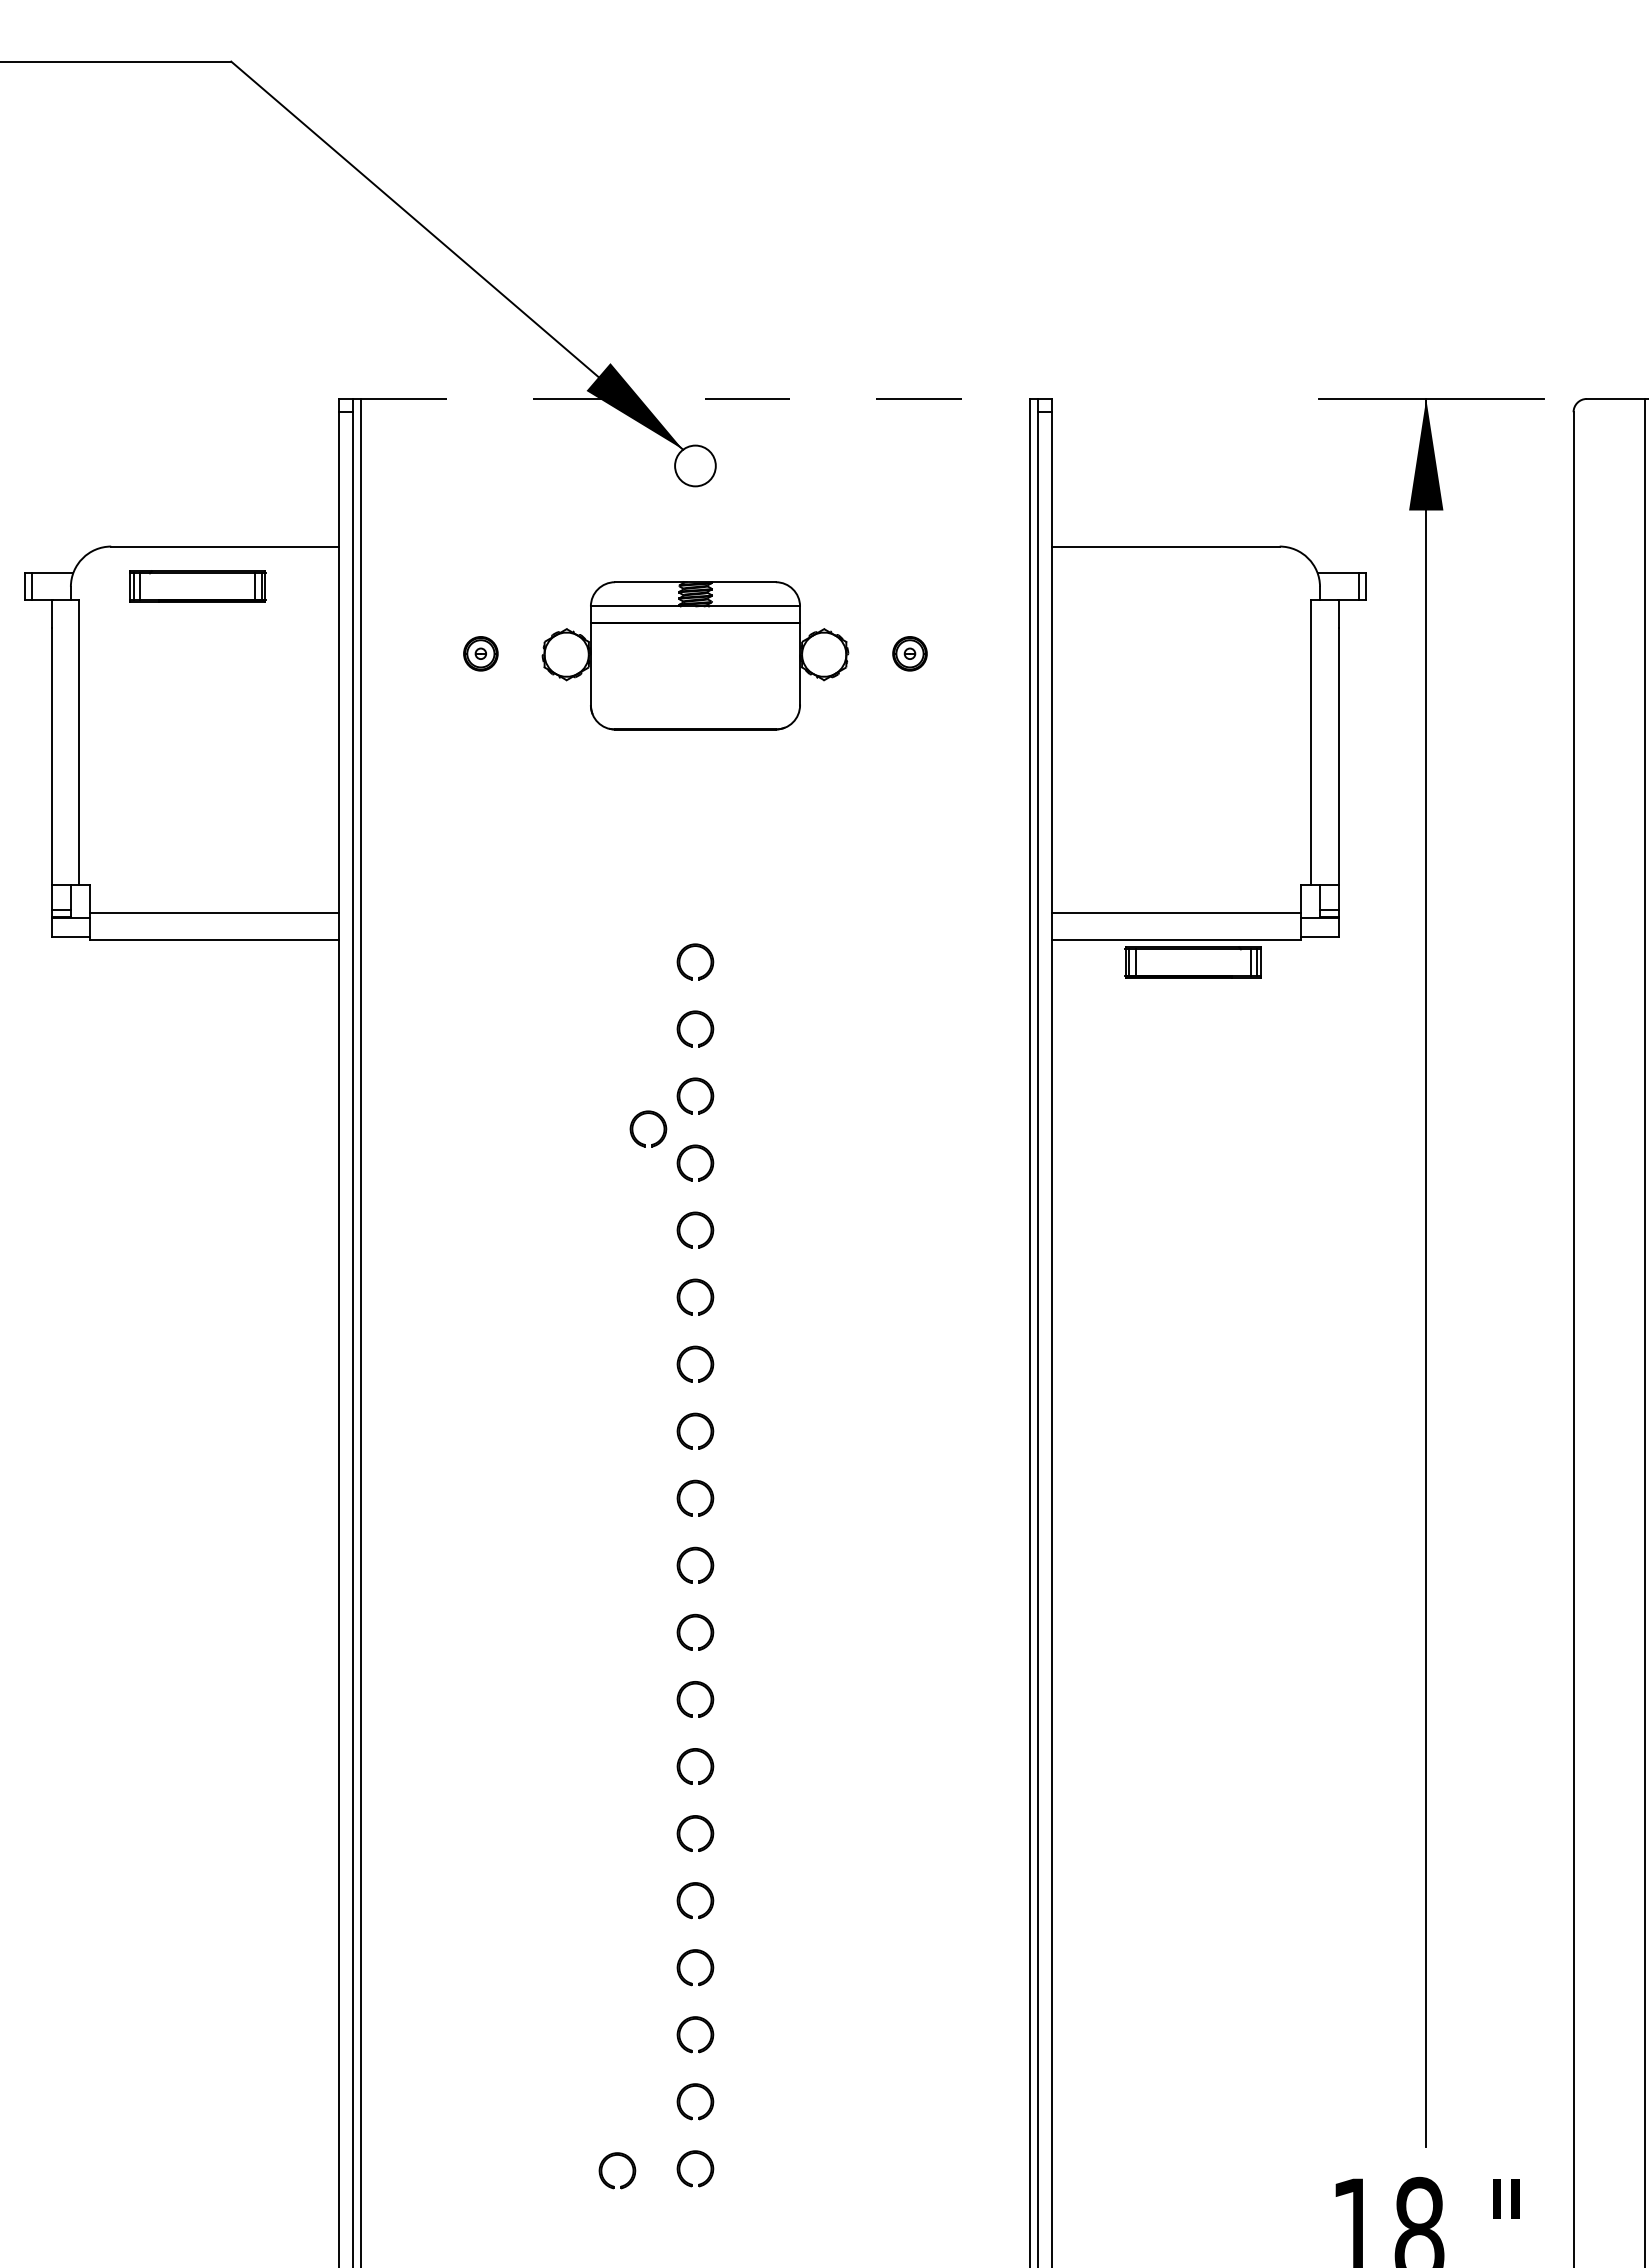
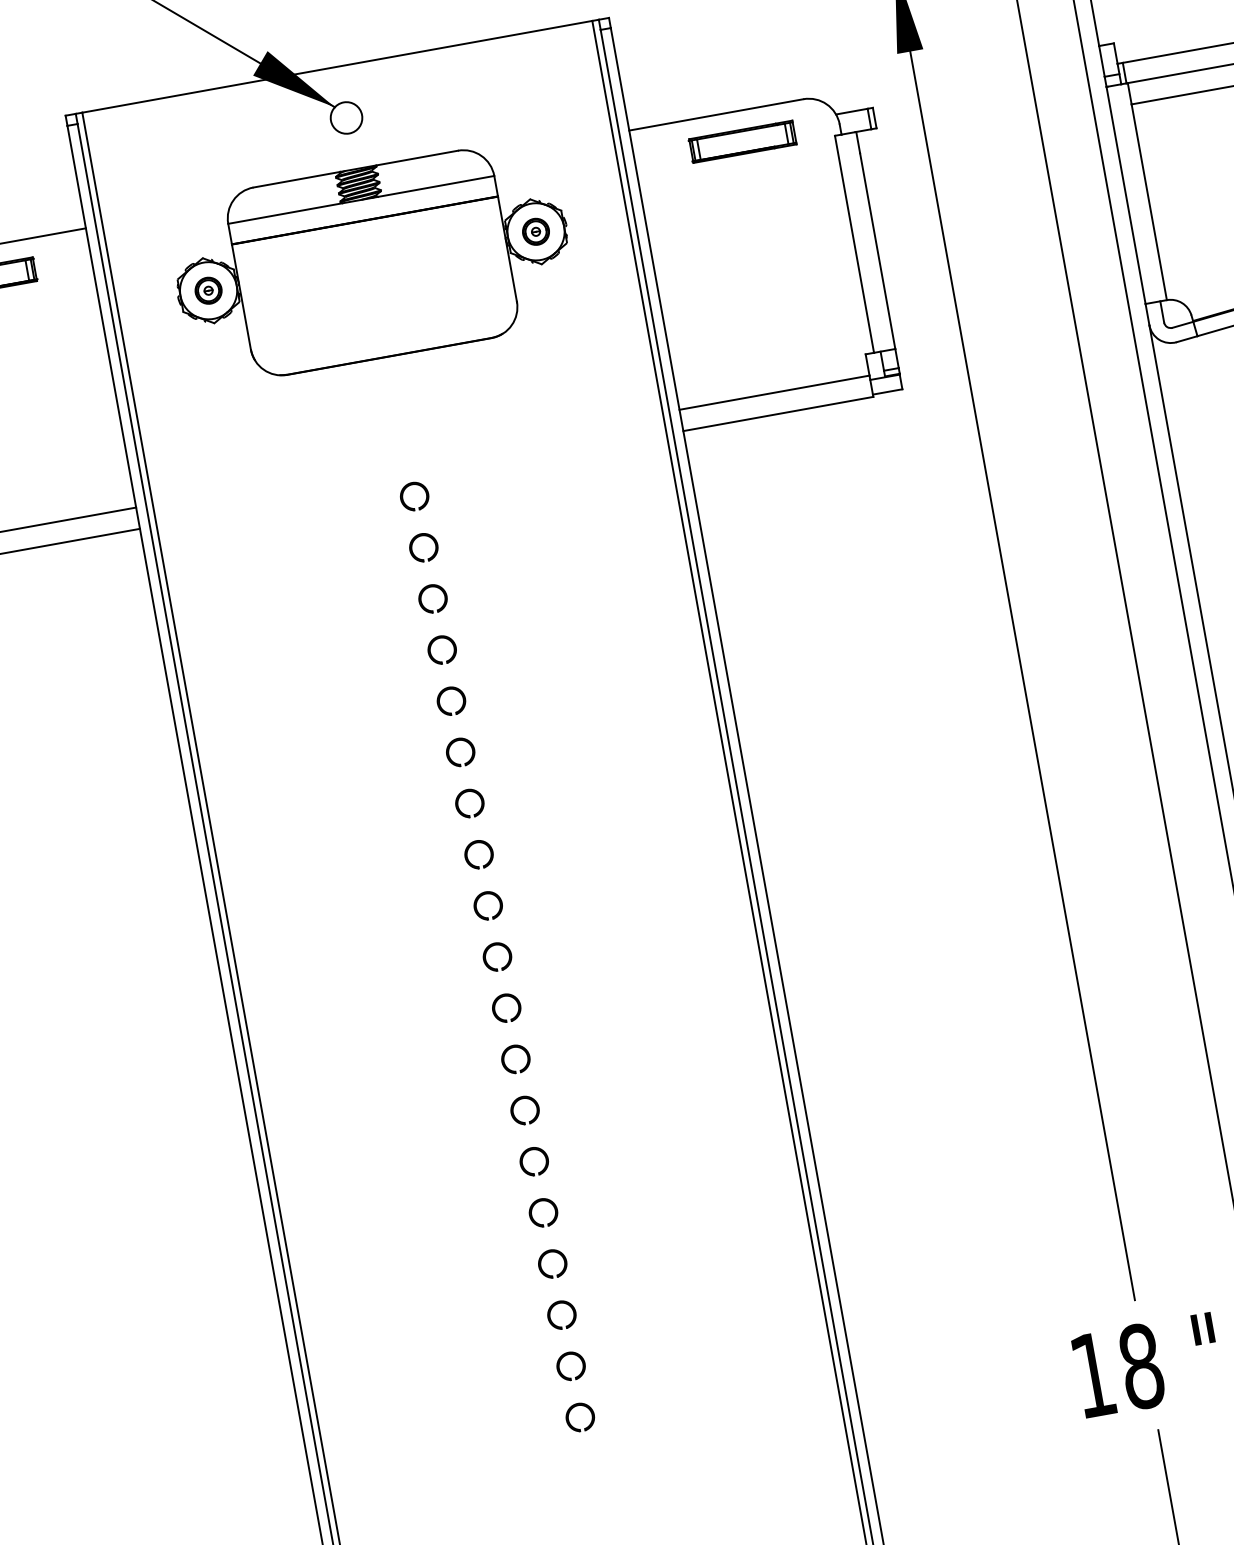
line: (695, 398) -> (337, 66), dashed -> solid
part: (695, 655) -> (372, 262), size x1.67
part: (1192, 962) -> (742, 141), moved
part: (646, 1114) -> (398, 619), removed
part: (614, 2156) -> (516, 1419), removed

